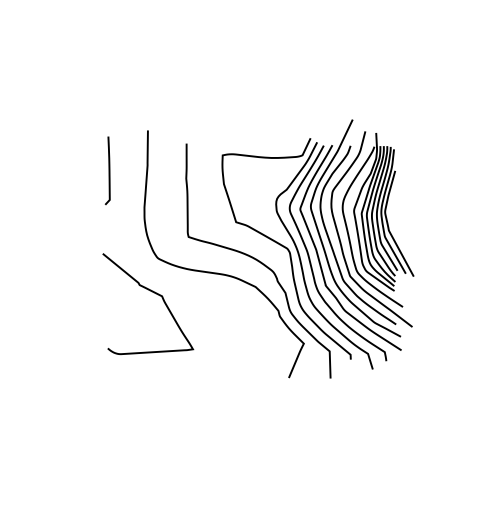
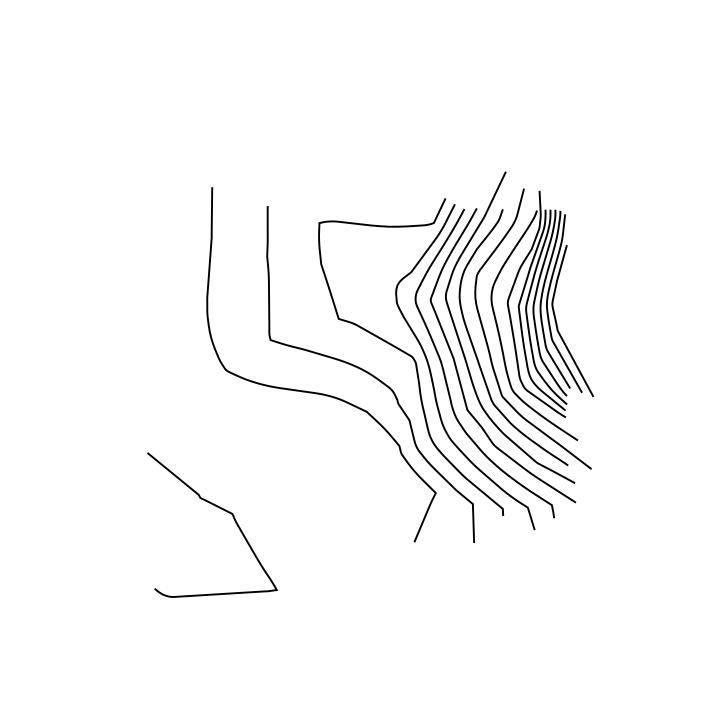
curve: (108, 170) -> (155, 244), removed
curve: (154, 293) -> (221, 509), moved

